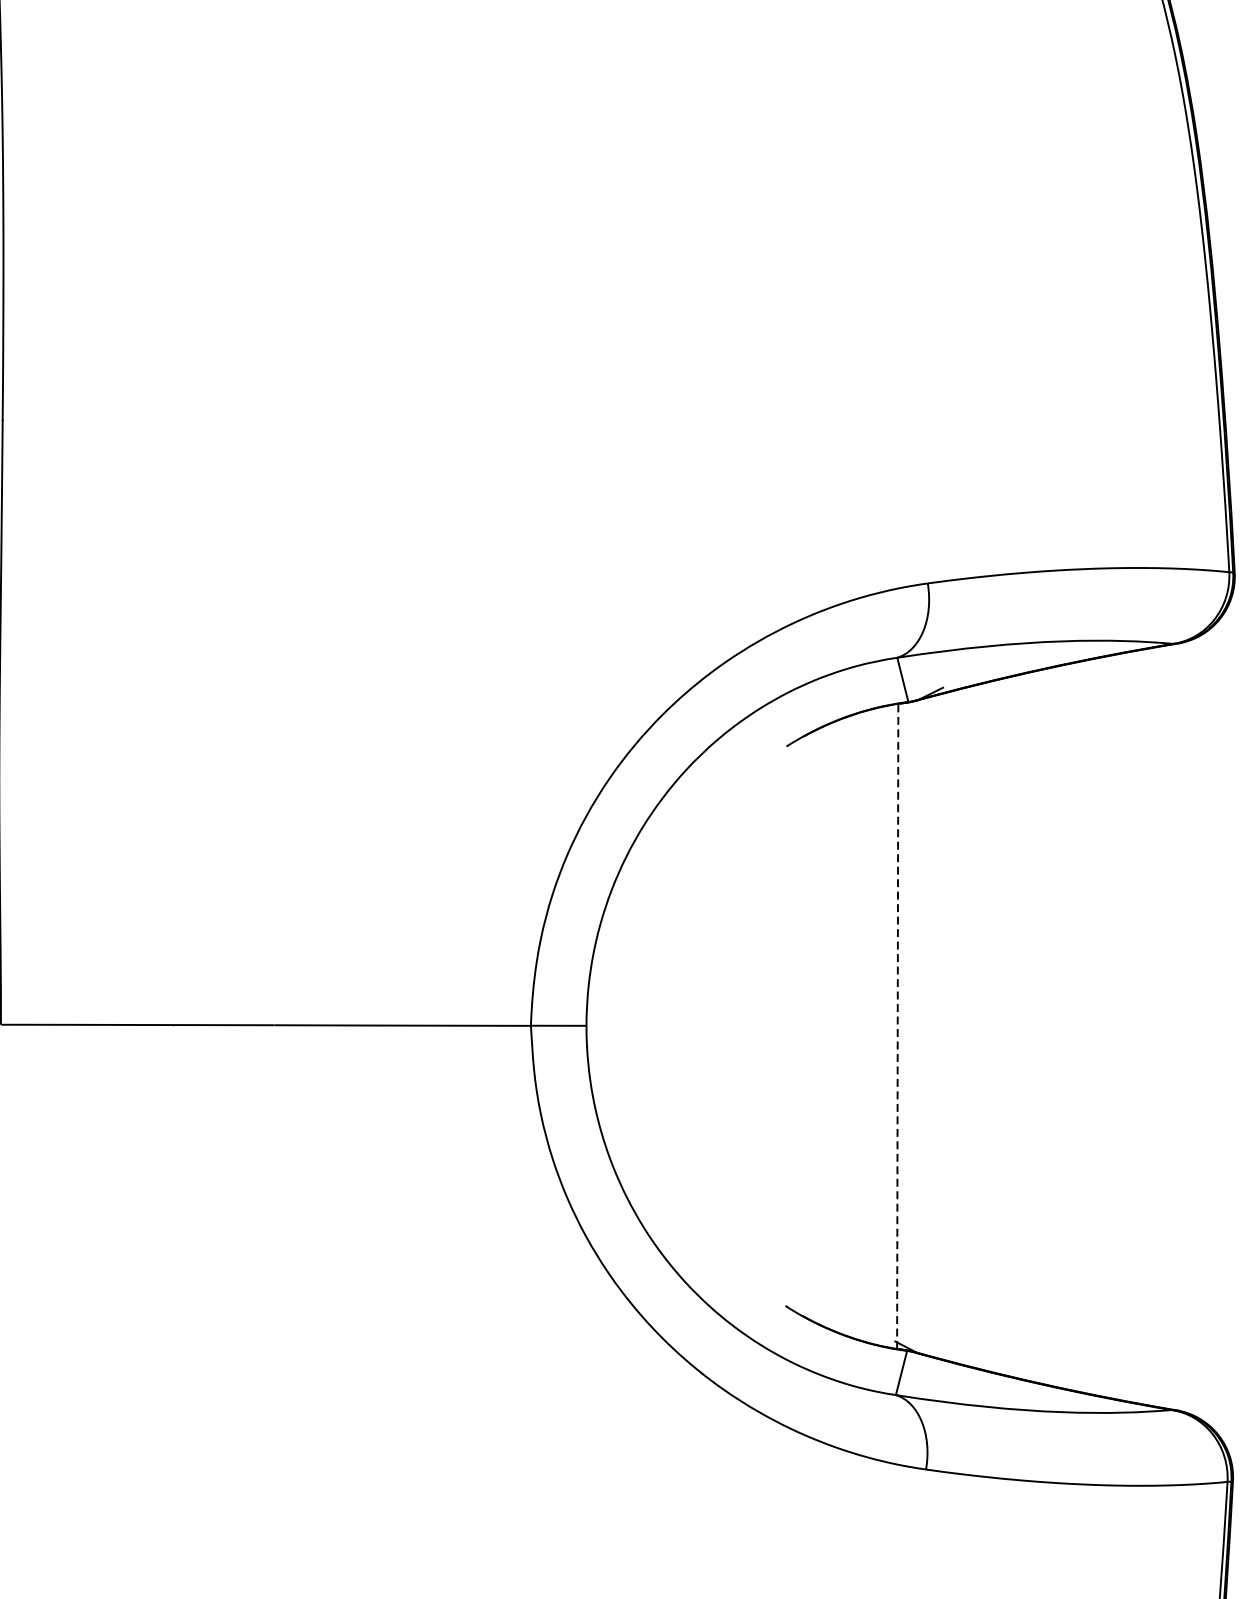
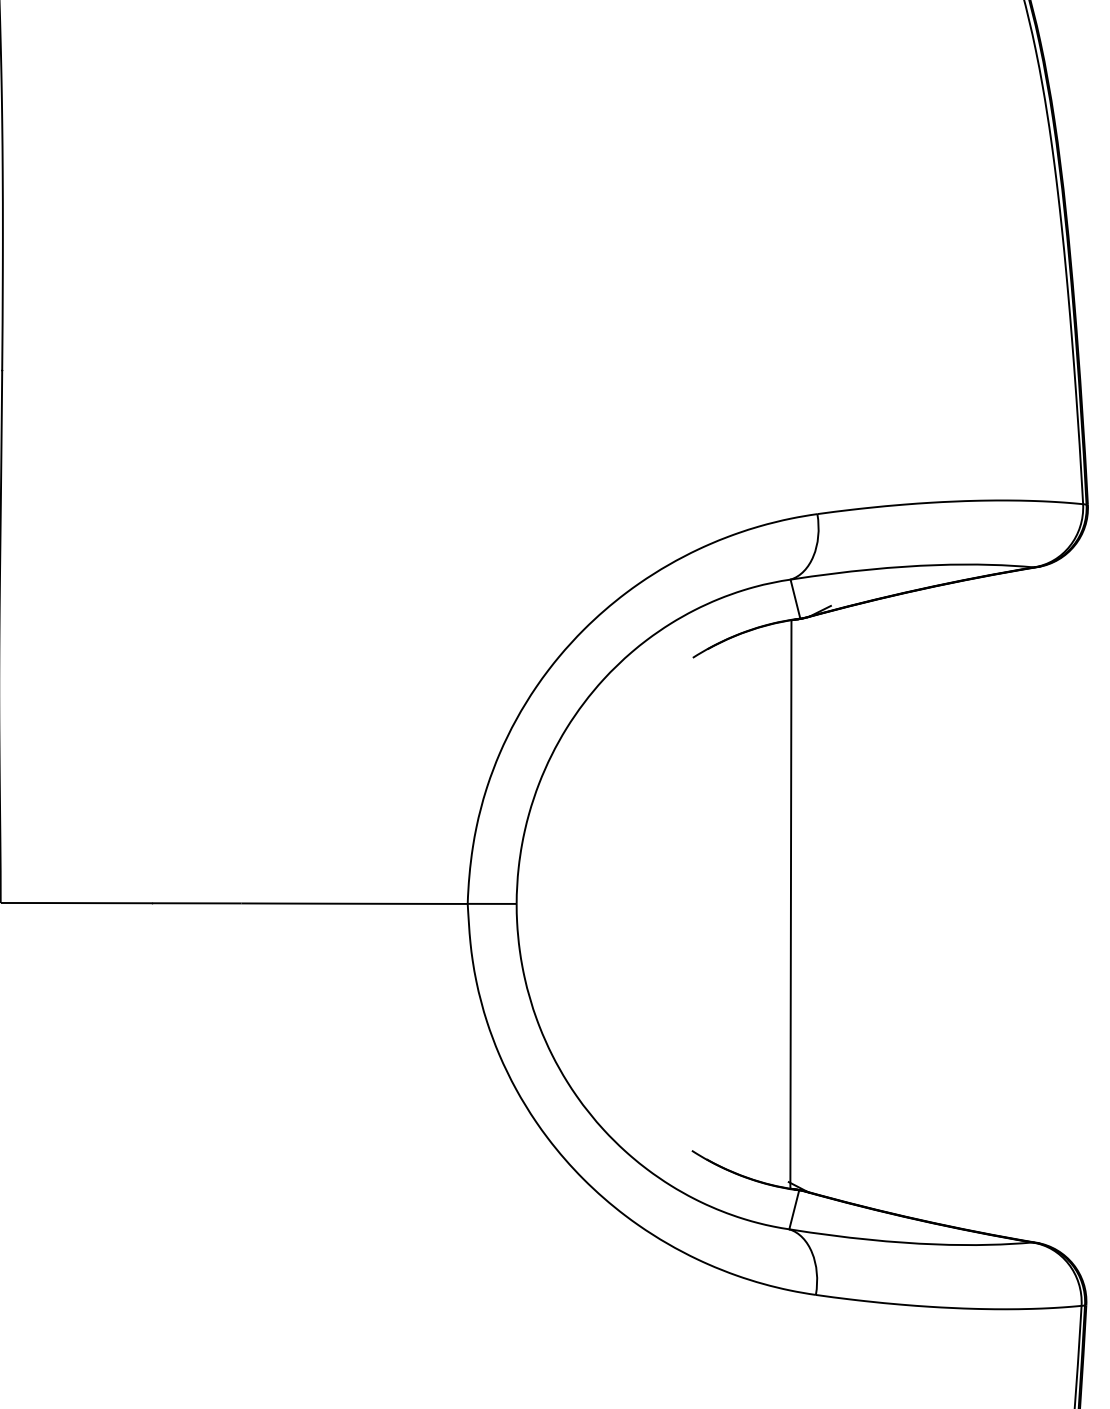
line: (897, 1025) -> (790, 903), dashed -> solid

